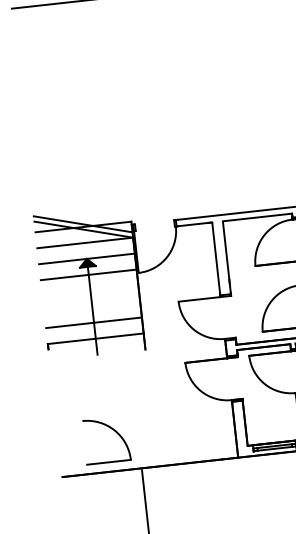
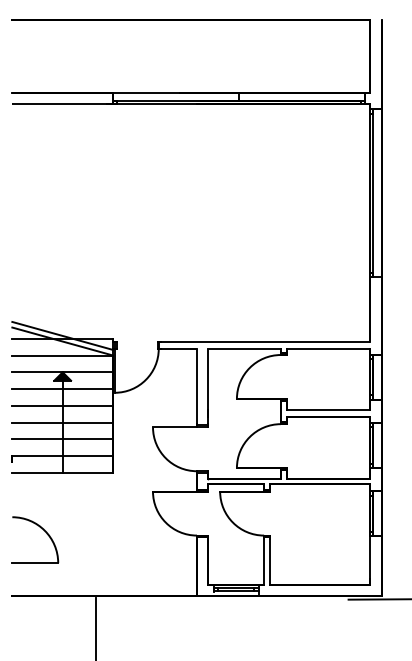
line: (90, 290) -> (62, 405), added
line: (92, 306) -> (62, 422), added
line: (97, 355) -> (62, 473), added
part: (113, 430) -> (43, 530), moved

